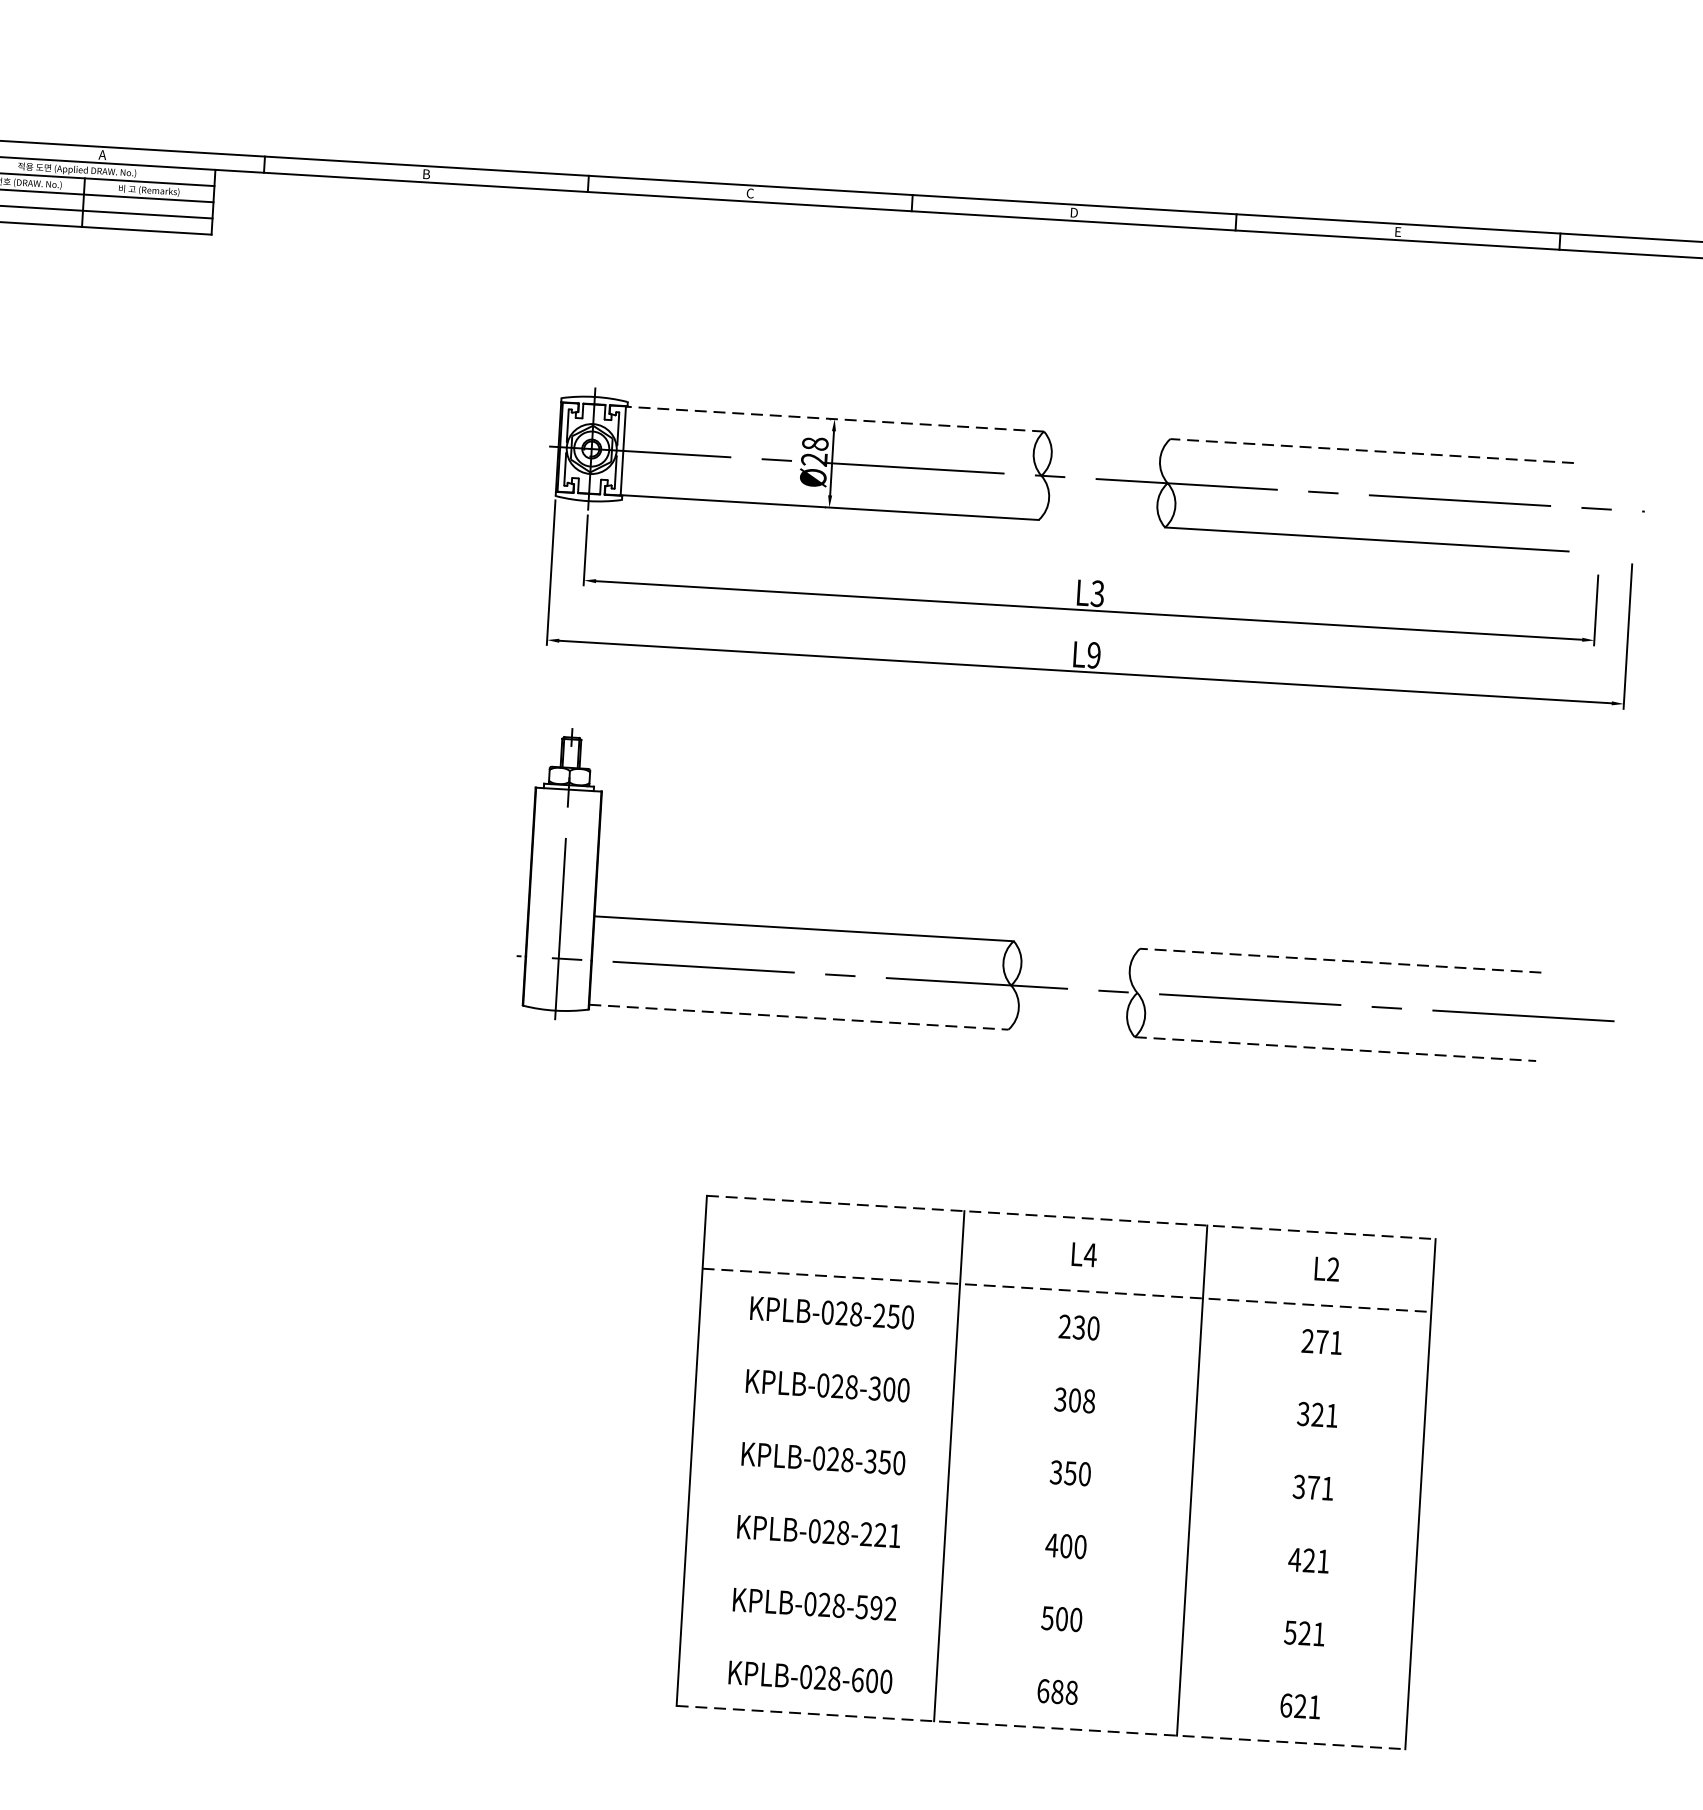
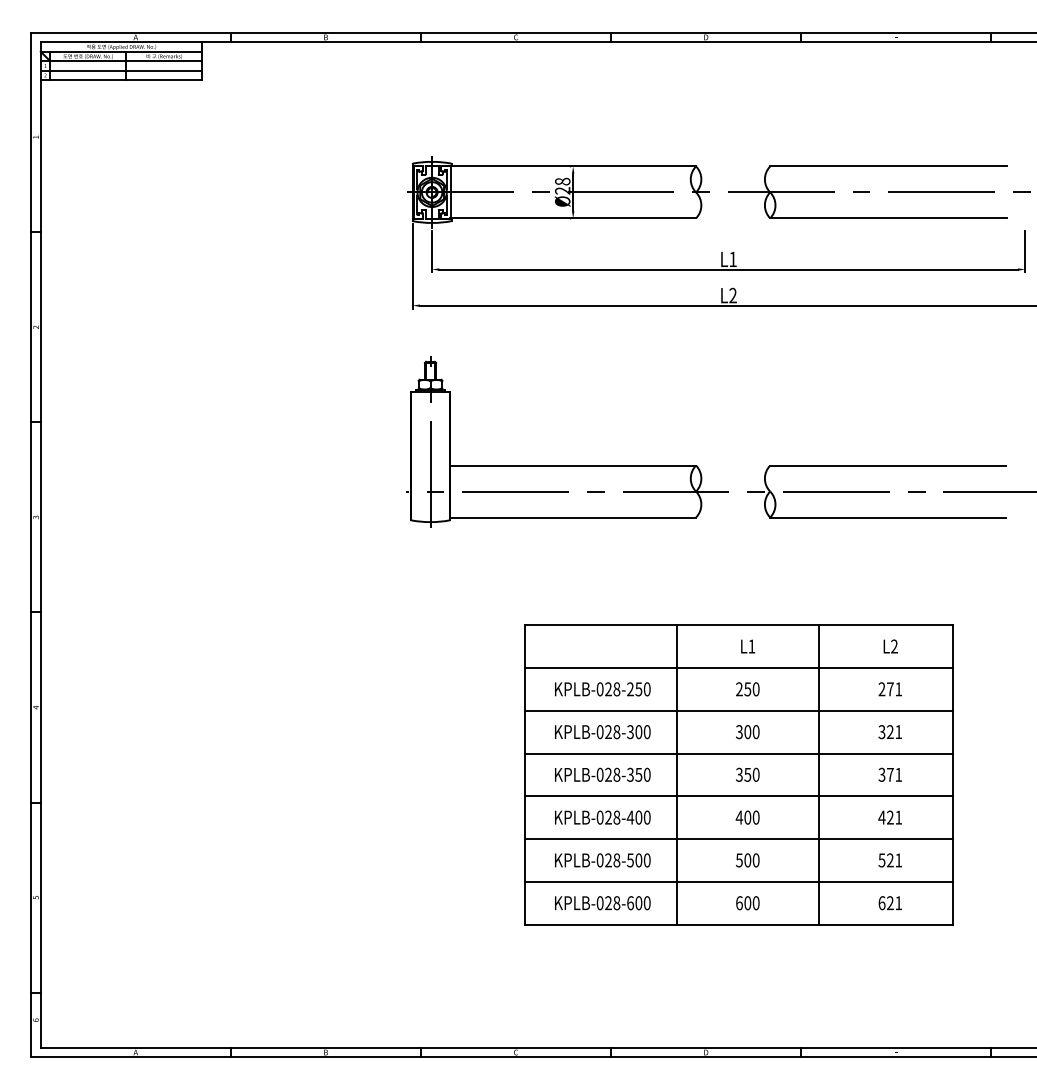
line: (835, 419) -> (573, 166), dashed -> solid
line: (1371, 451) -> (888, 166), dashed -> solid
text: (1096, 593) -> (732, 259), L3 -> L1
text: (1093, 655) -> (732, 295), L9 -> L2
line: (1339, 960) -> (887, 465), dashed -> solid
line: (799, 1017) -> (573, 517), dashed -> solid
line: (1334, 1049) -> (887, 517), dashed -> solid
line: (1071, 1218) -> (739, 625), dashed -> solid
text: (1089, 1255) -> (751, 646), L4 -> L1
line: (1067, 1289) -> (739, 667), dashed -> solid
text: (1078, 1326) -> (747, 688), 230 -> 250
line: (1062, 1362) -> (739, 710), added
text: (1088, 1401) -> (755, 732), 308 -> 300
line: (1058, 1436) -> (739, 753), added
line: (1054, 1509) -> (739, 796), added
text: (880, 1534) -> (638, 817), KPLB-028-221 -> KPLB-028-400
line: (1049, 1582) -> (739, 839), added
text: (882, 1608) -> (642, 860), KPLB-028-592 -> KPLB-028-500
line: (1045, 1654) -> (739, 881), added
text: (1063, 1691) -> (751, 902), 688 -> 600
line: (1041, 1727) -> (739, 924), dashed -> solid

